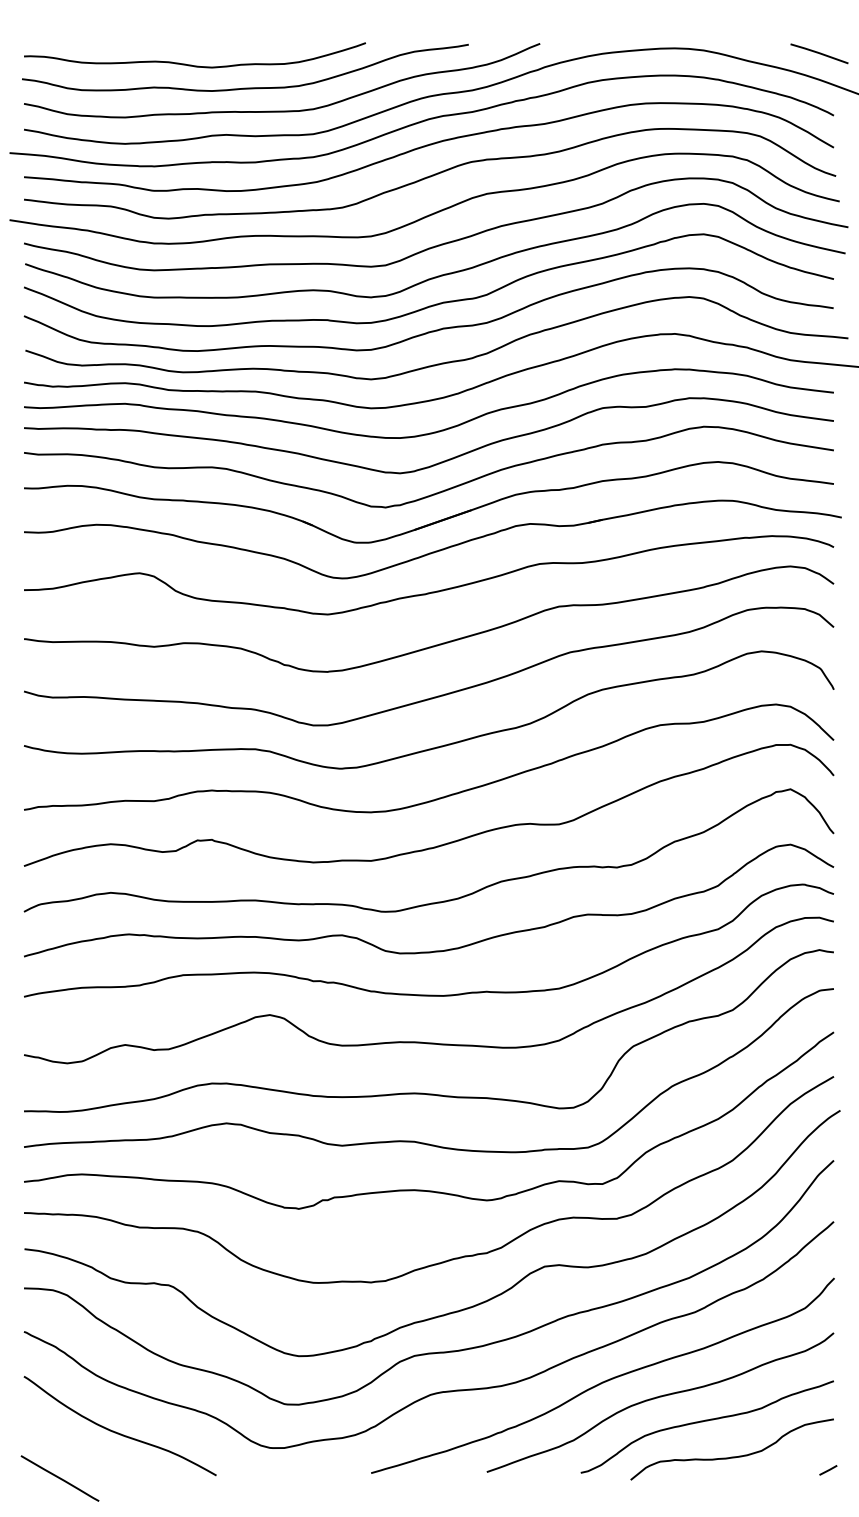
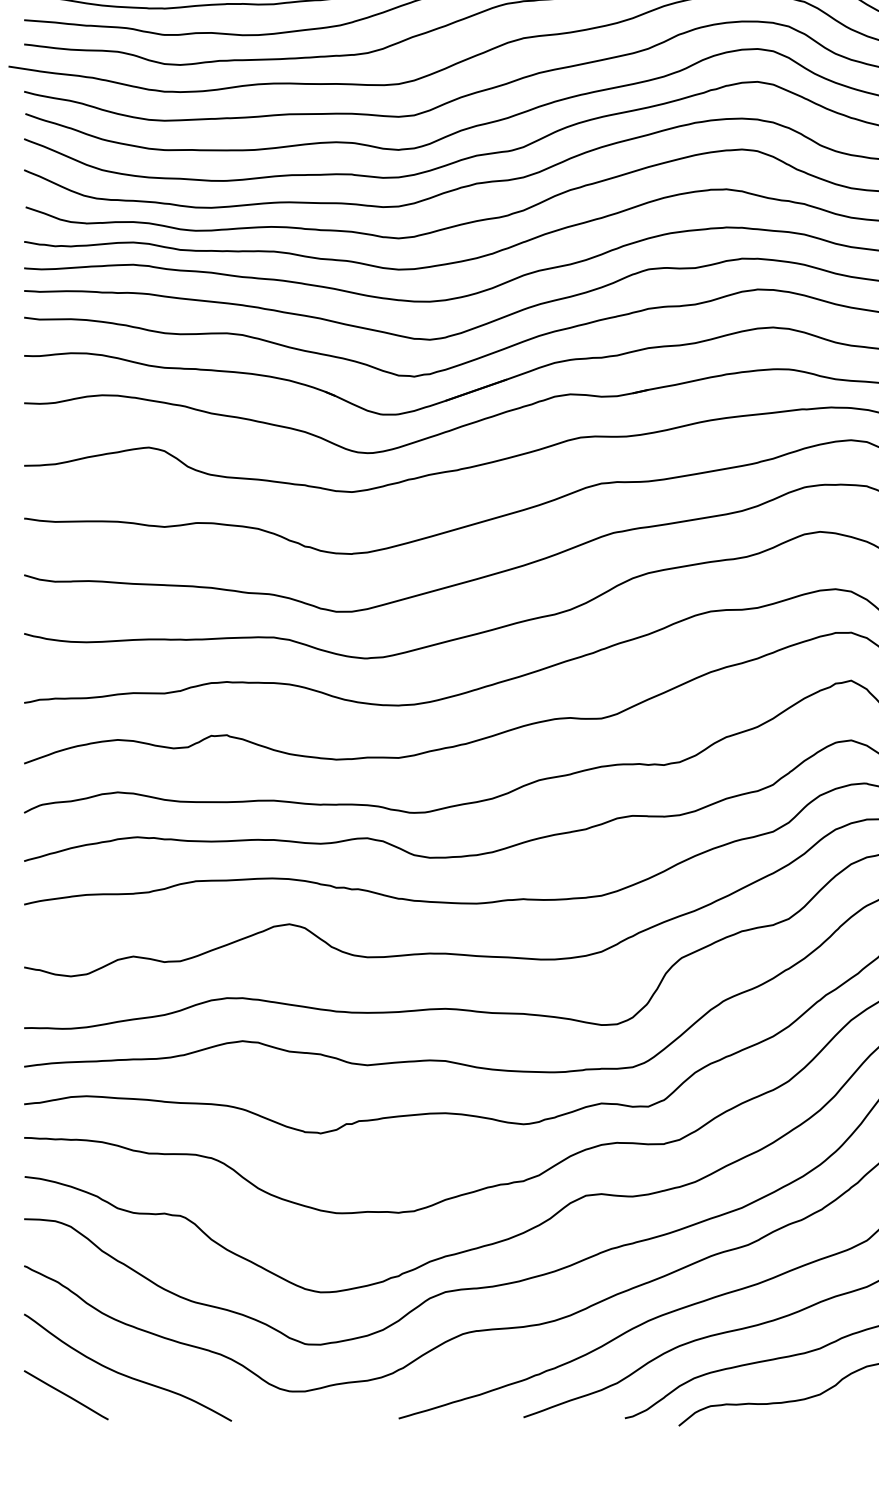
line: (59, 1478) -> (65, 1395), moved

